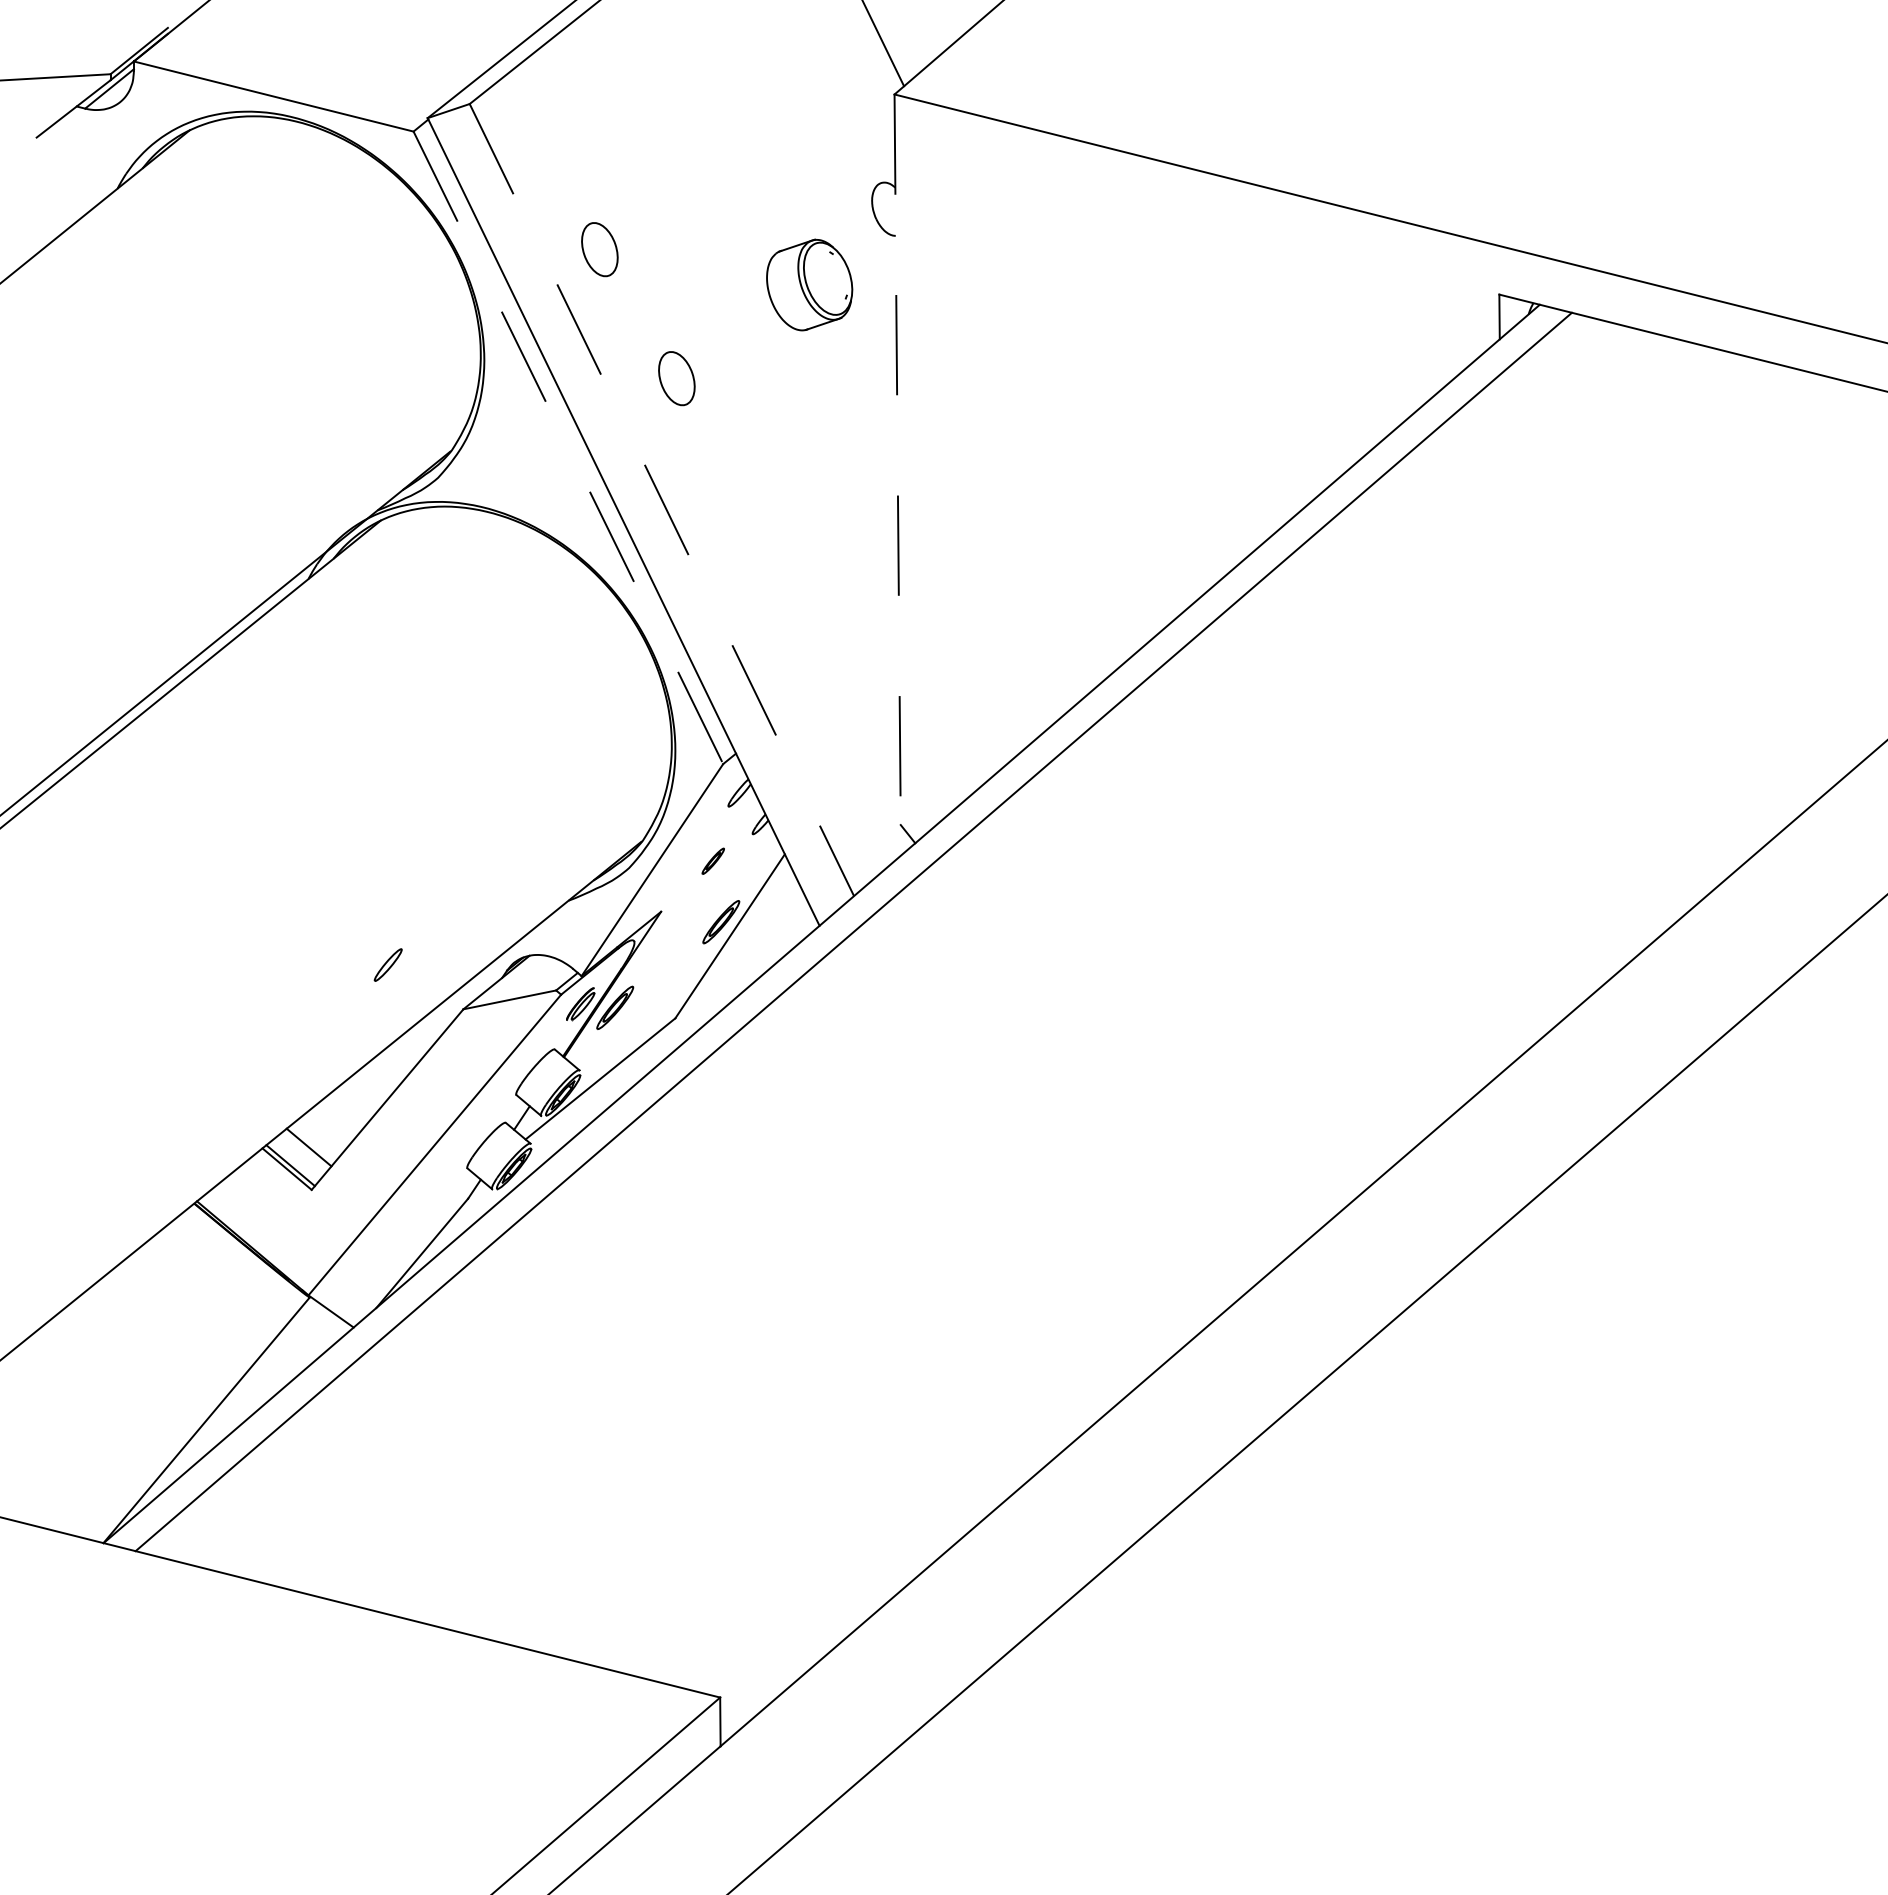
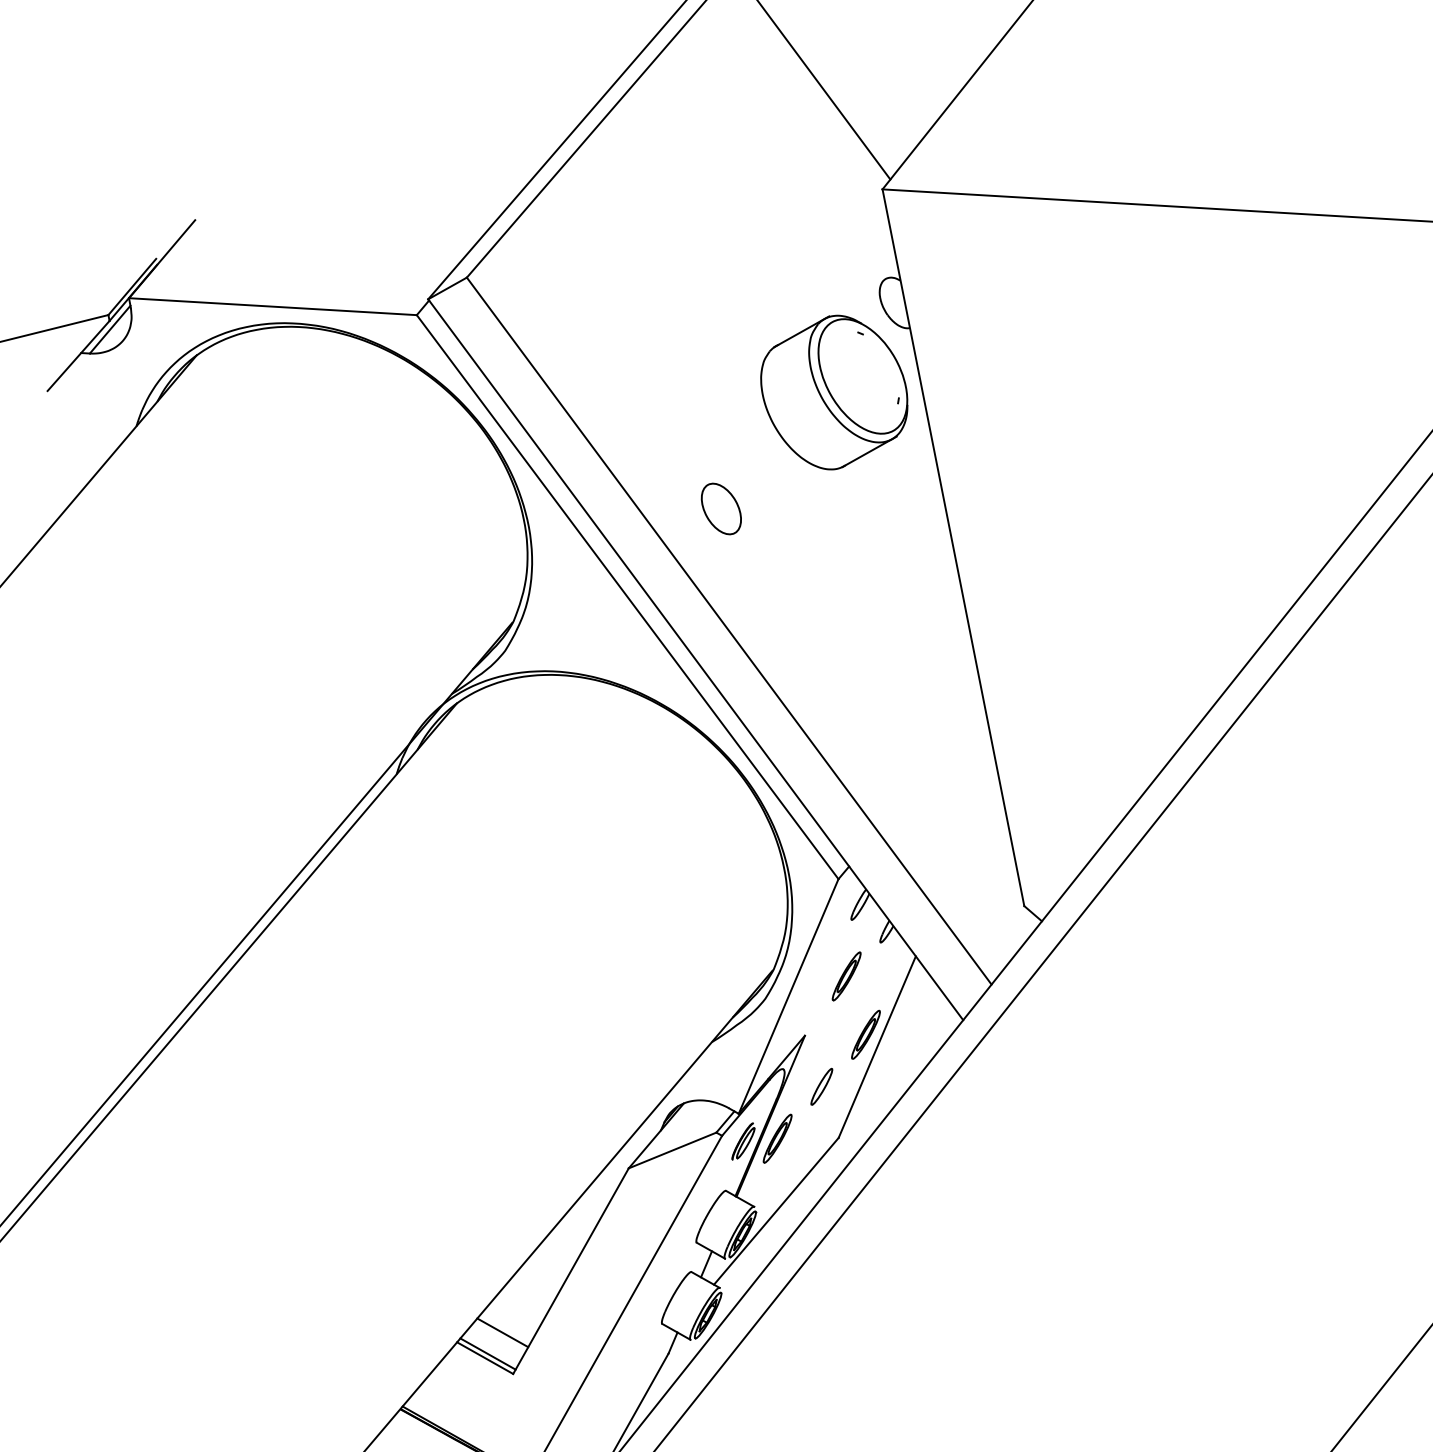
part: (599, 249) -> (621, 396), removed
part: (809, 284) -> (834, 391), size x1.67
line: (568, 448) -> (627, 597), dashed -> solid
line: (897, 460) -> (953, 548), dashed -> solid
line: (662, 500) -> (729, 631), dashed -> solid
part: (713, 861) -> (847, 976), size x1.67
part: (387, 964) -> (820, 1086), moved

